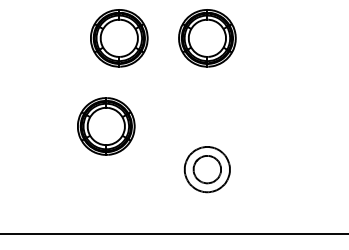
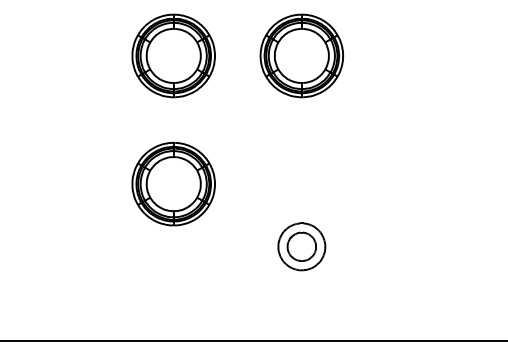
part: (106, 126) -> (174, 184), moved
part: (207, 169) -> (301, 246), size x0.71

